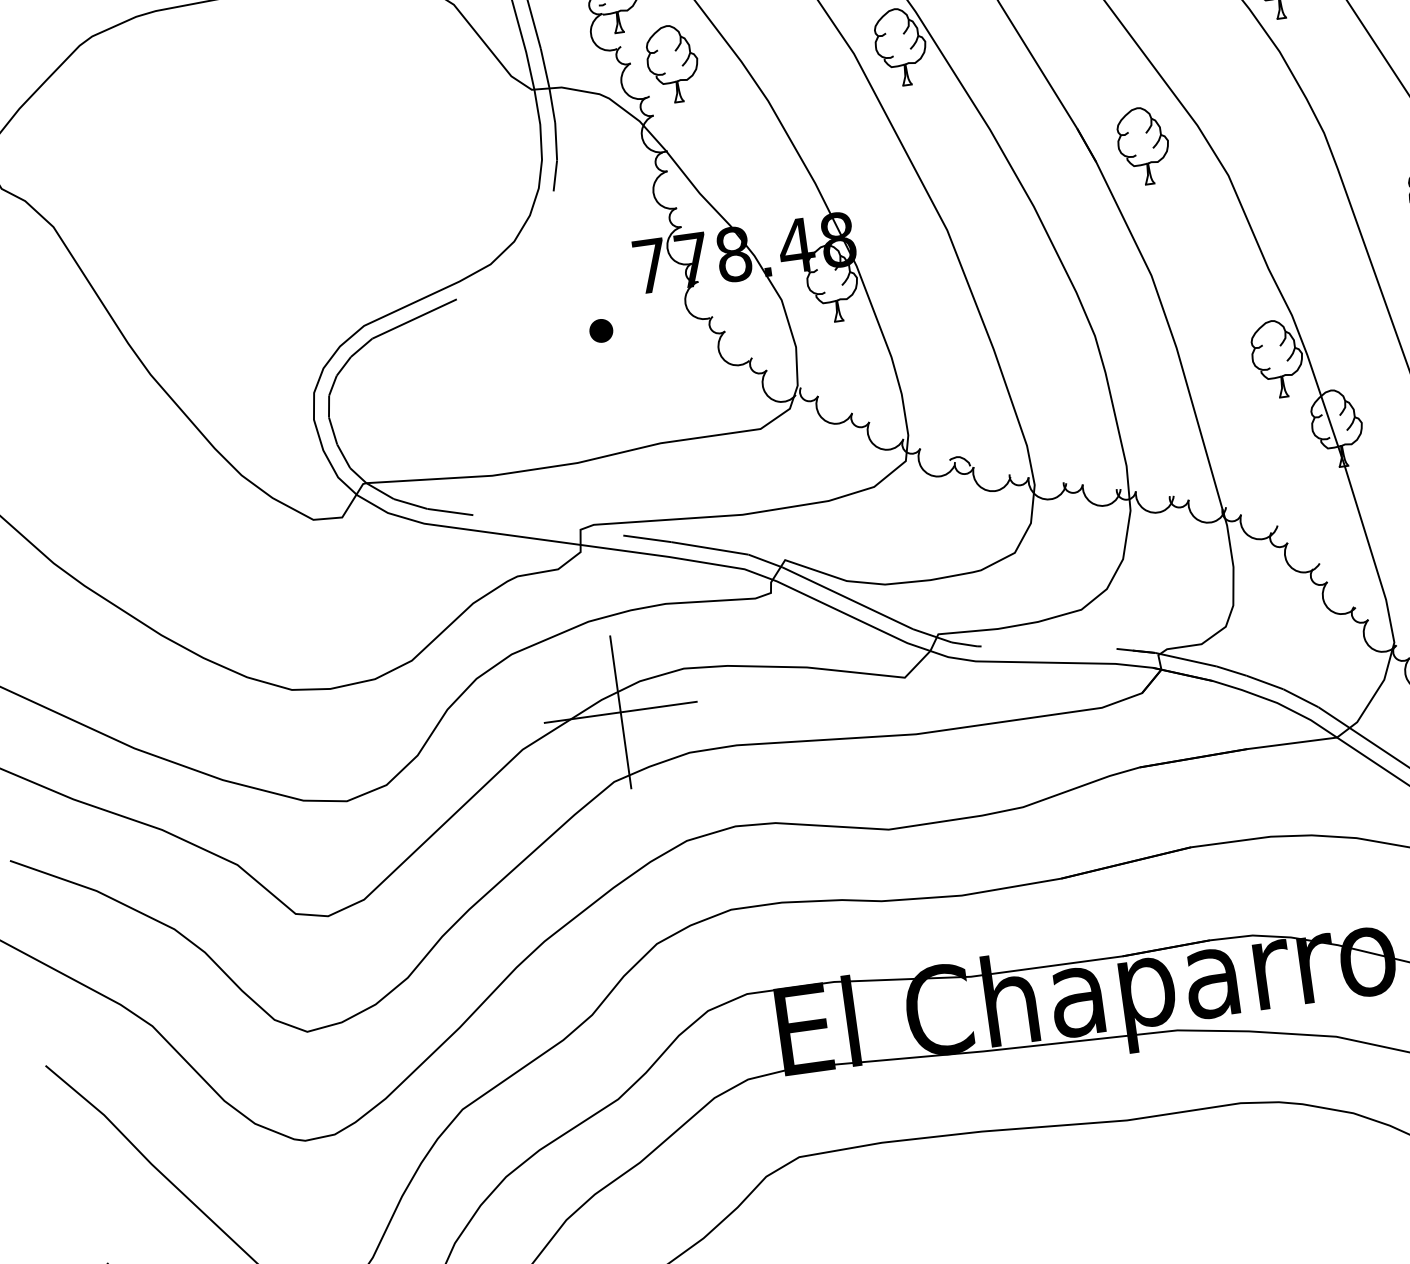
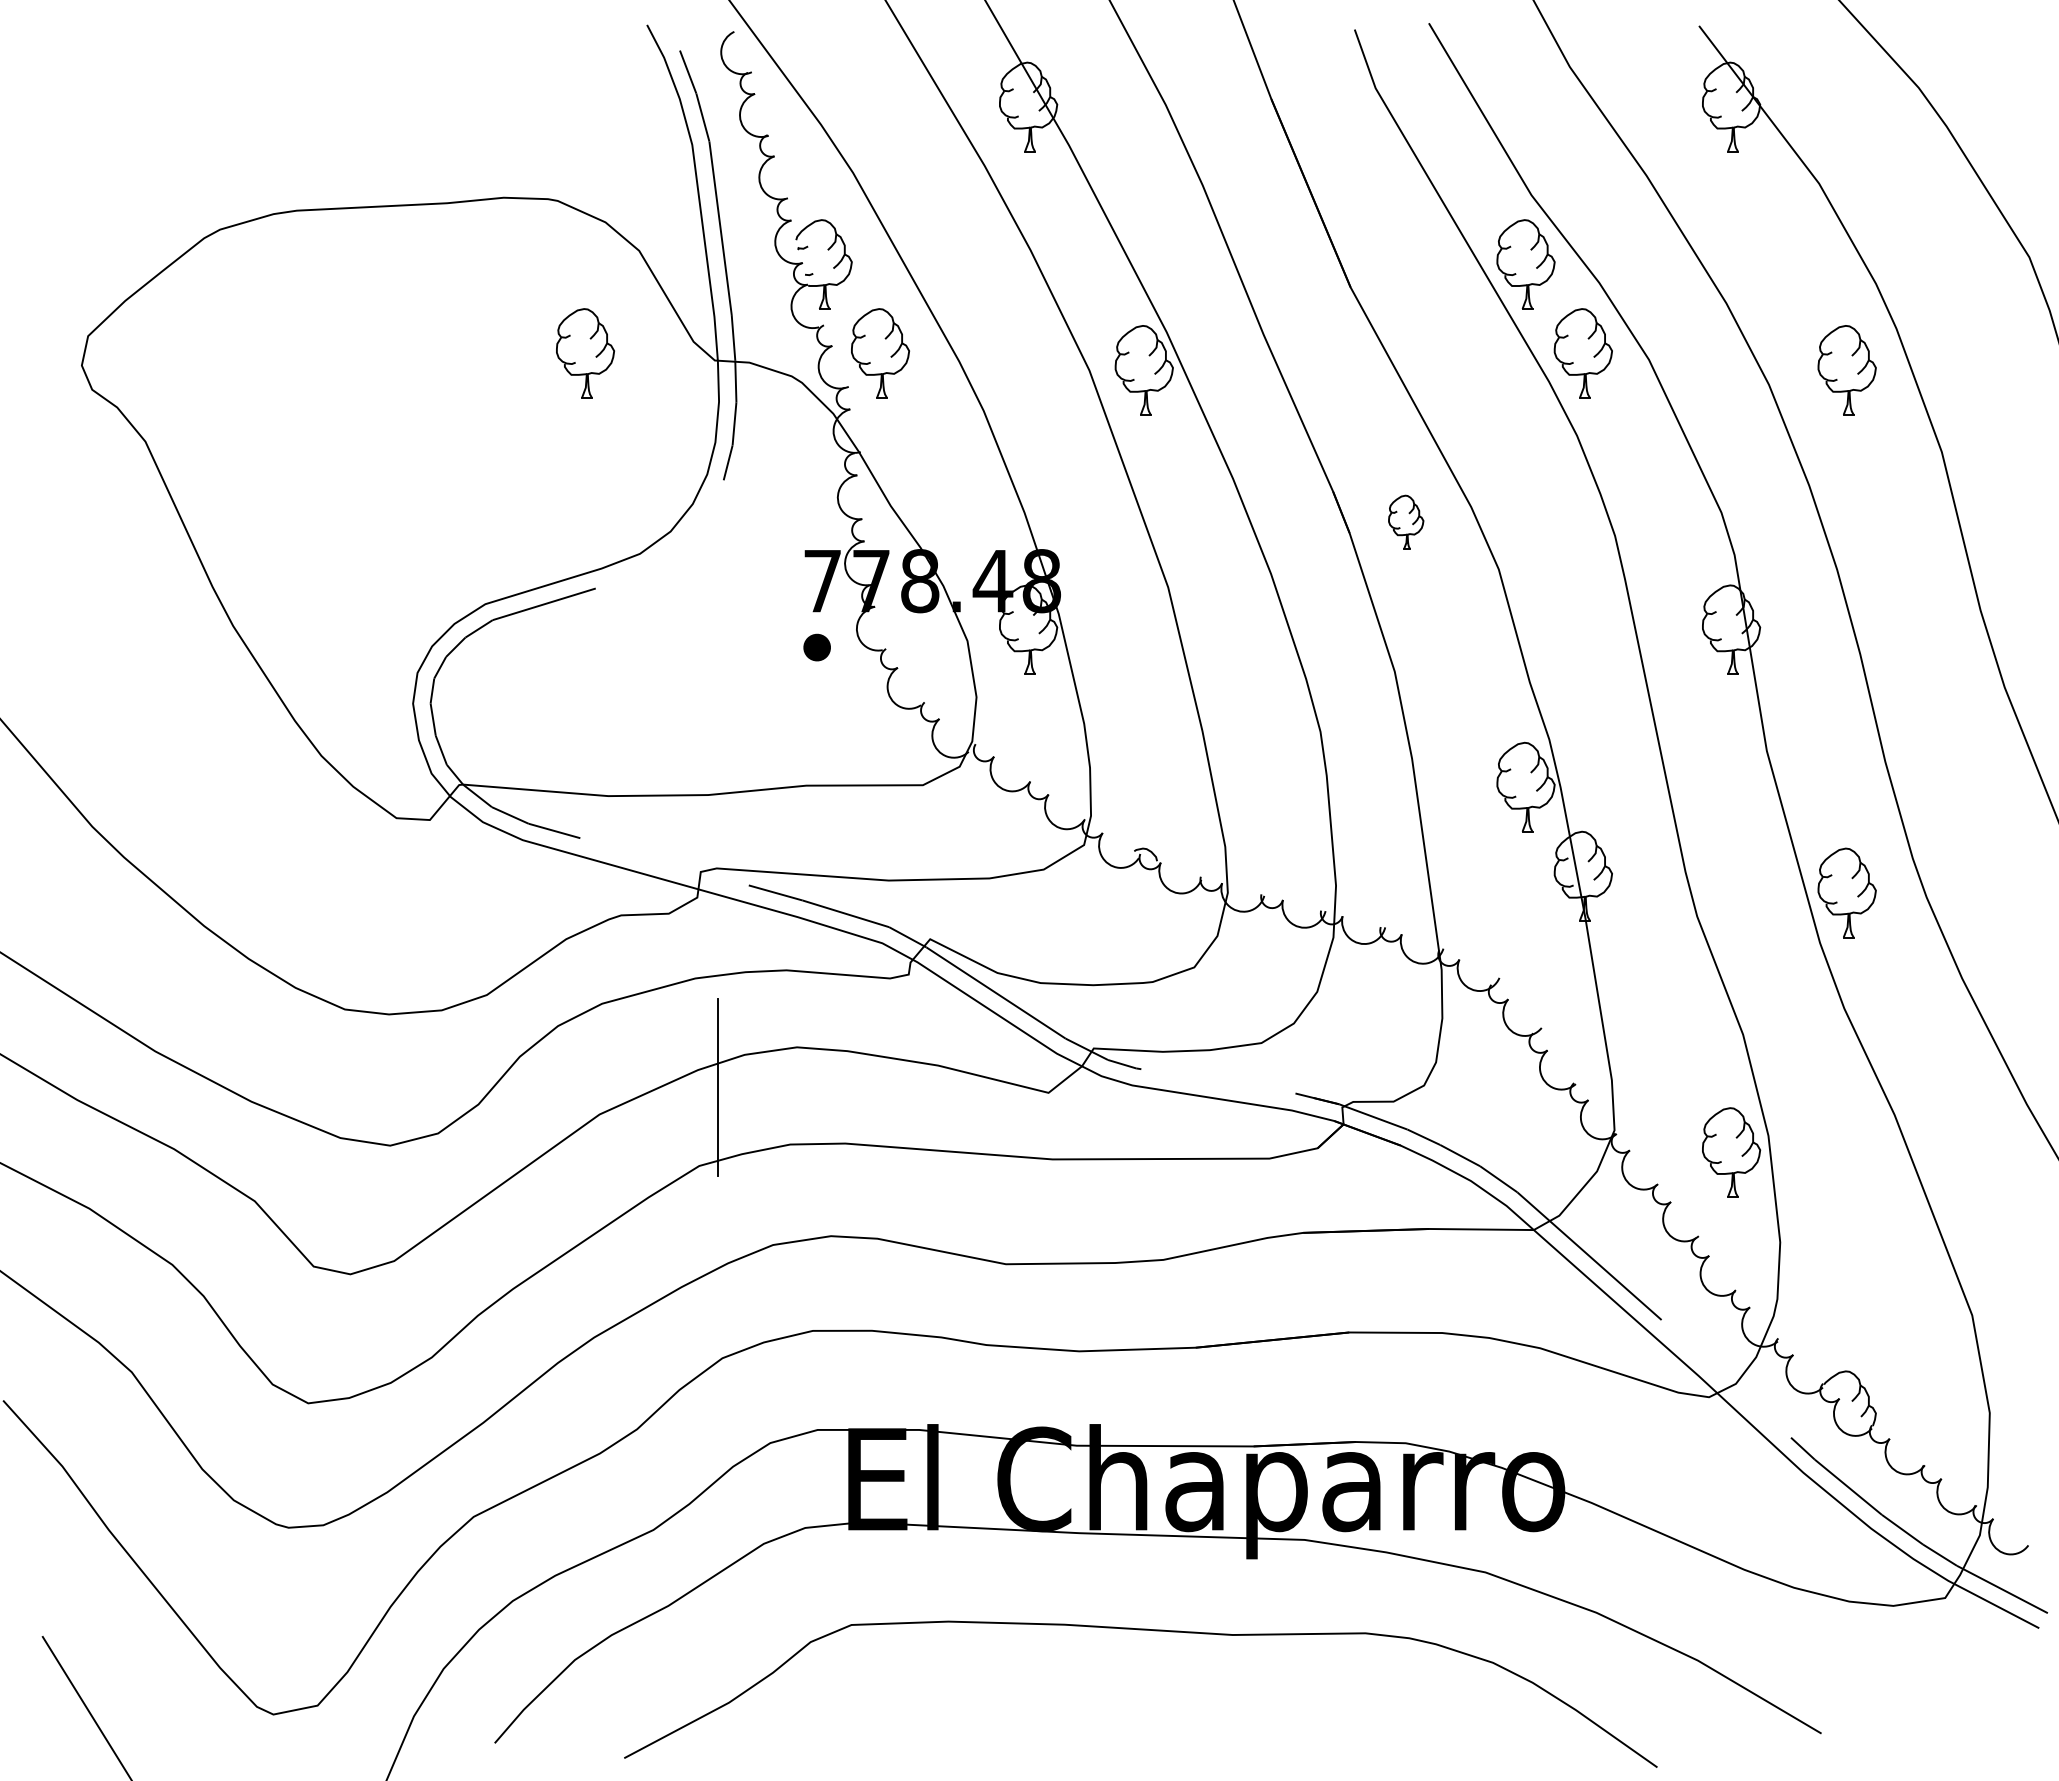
part: (420, 99) -> (585, 353), added
part: (1142, 146) -> (1405, 522), size x0.6
part: (600, 330) -> (816, 647), moved
line: (620, 712) -> (717, 1087), removed

